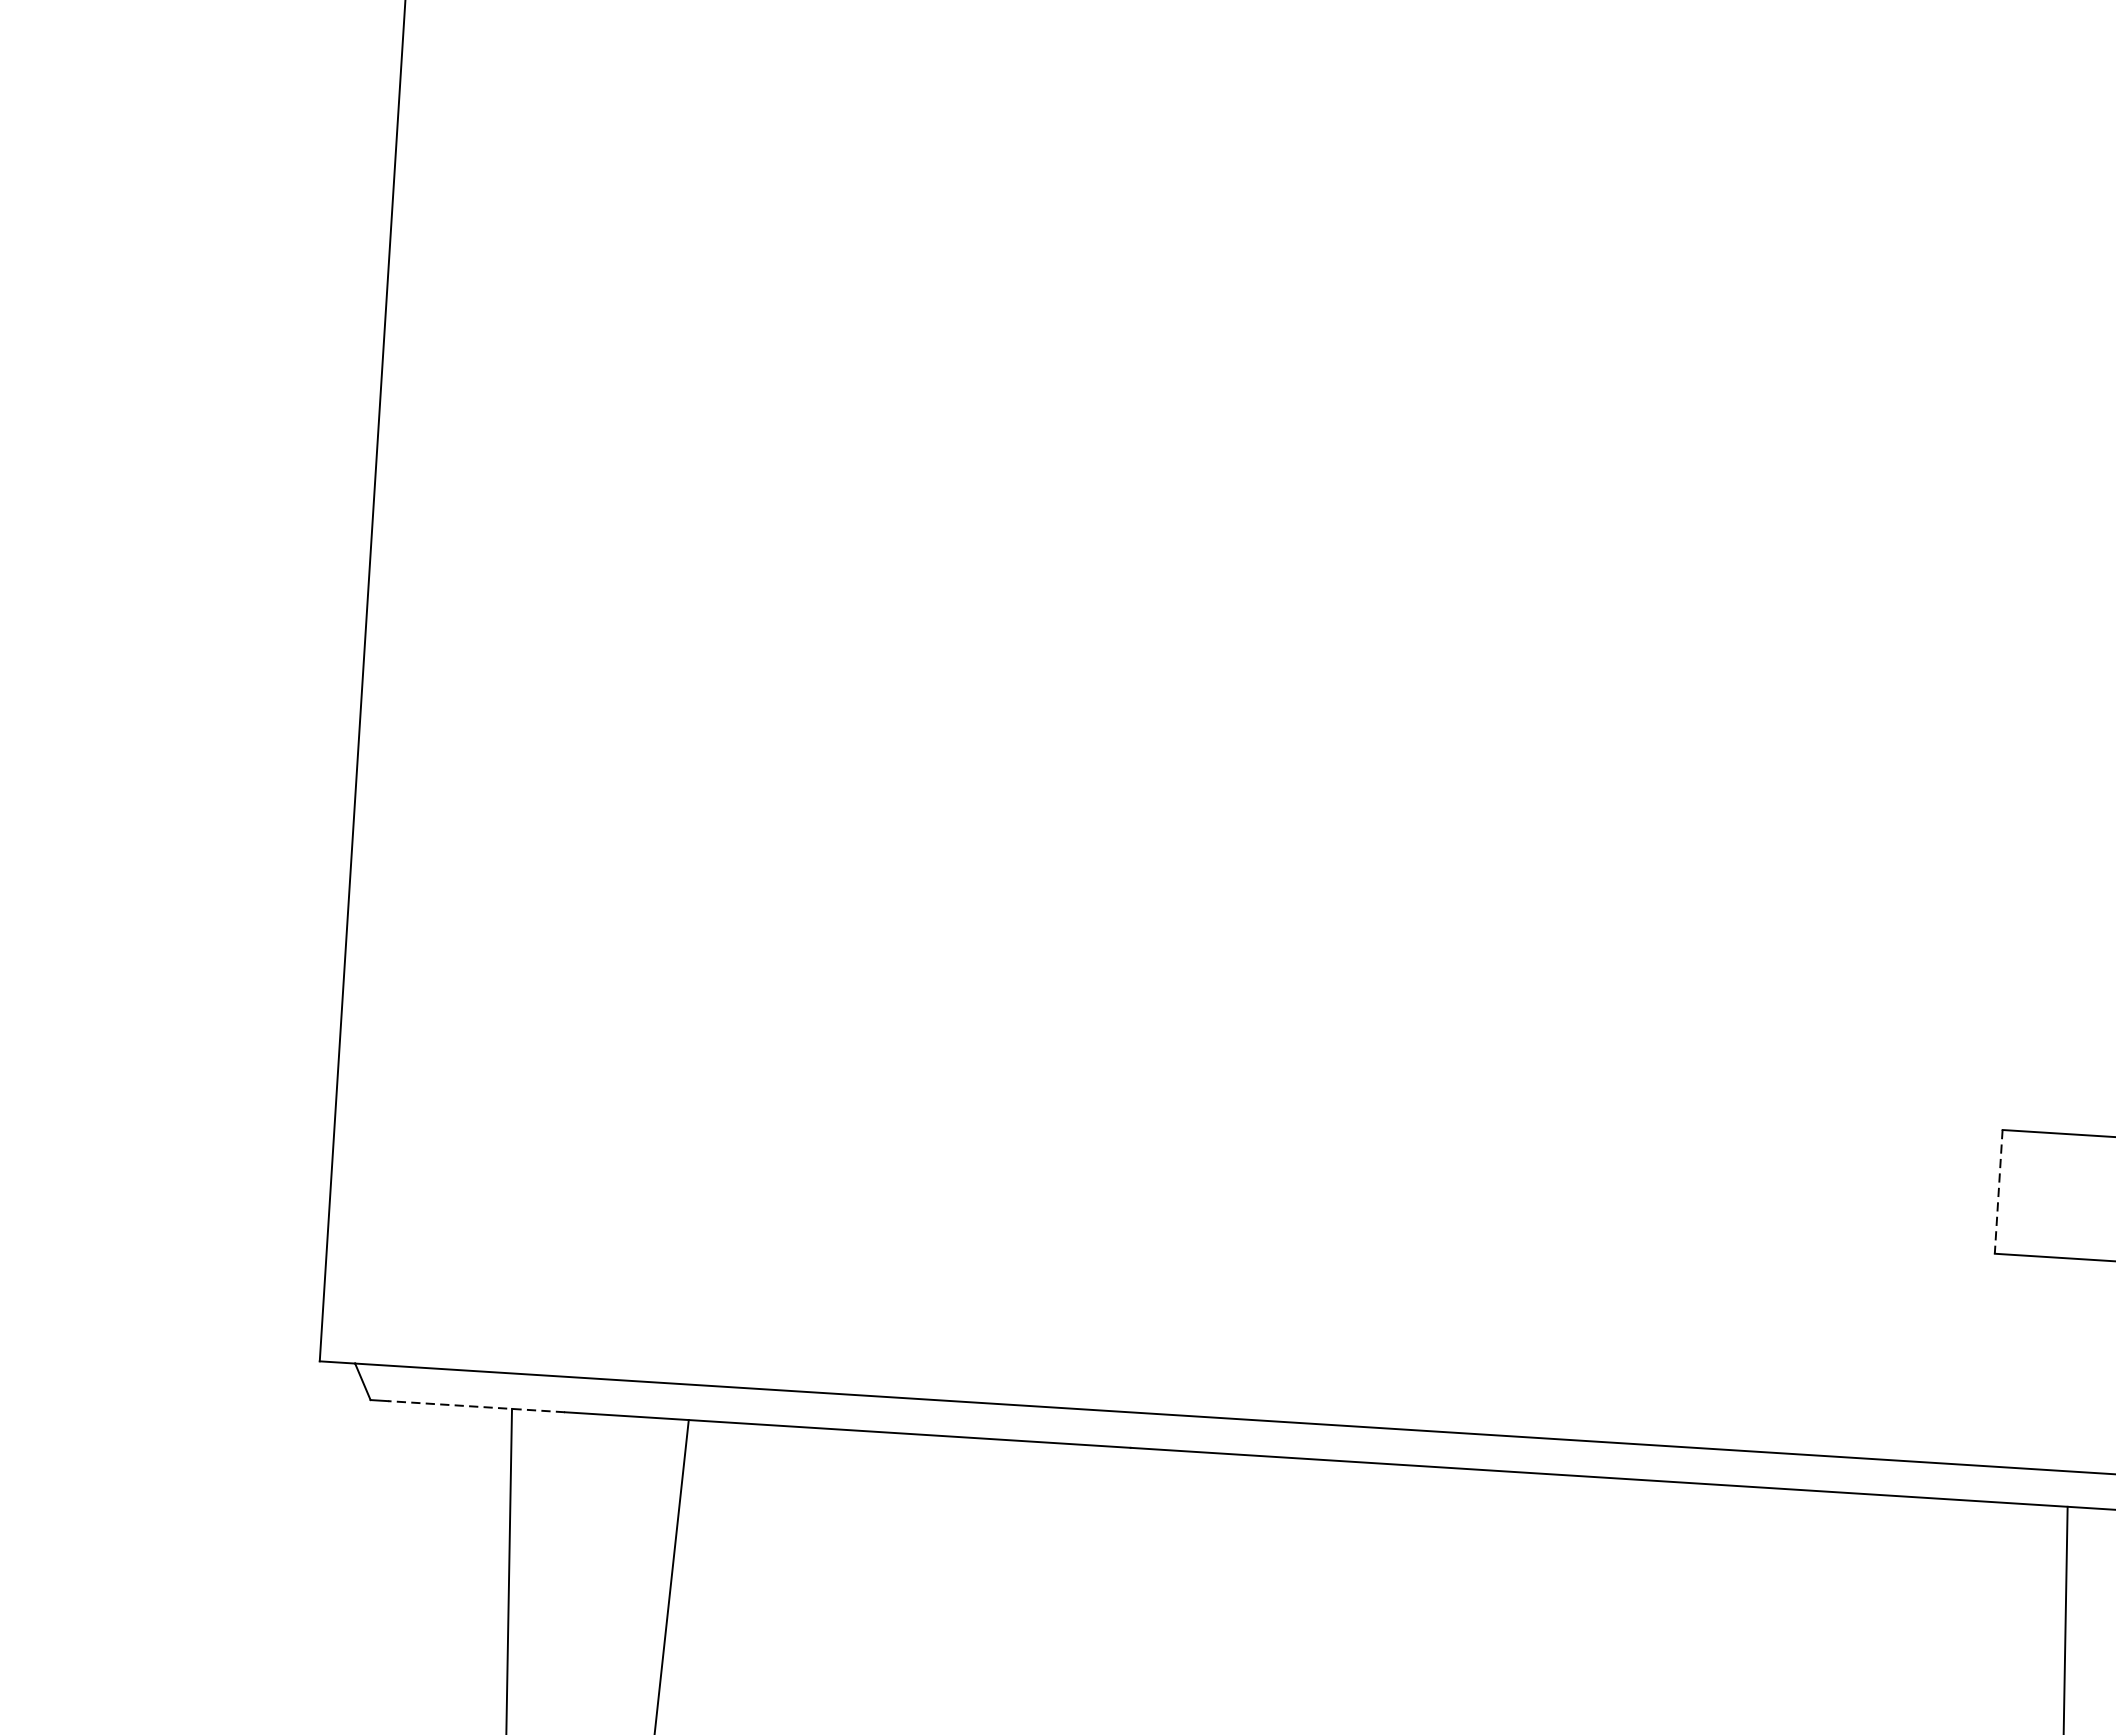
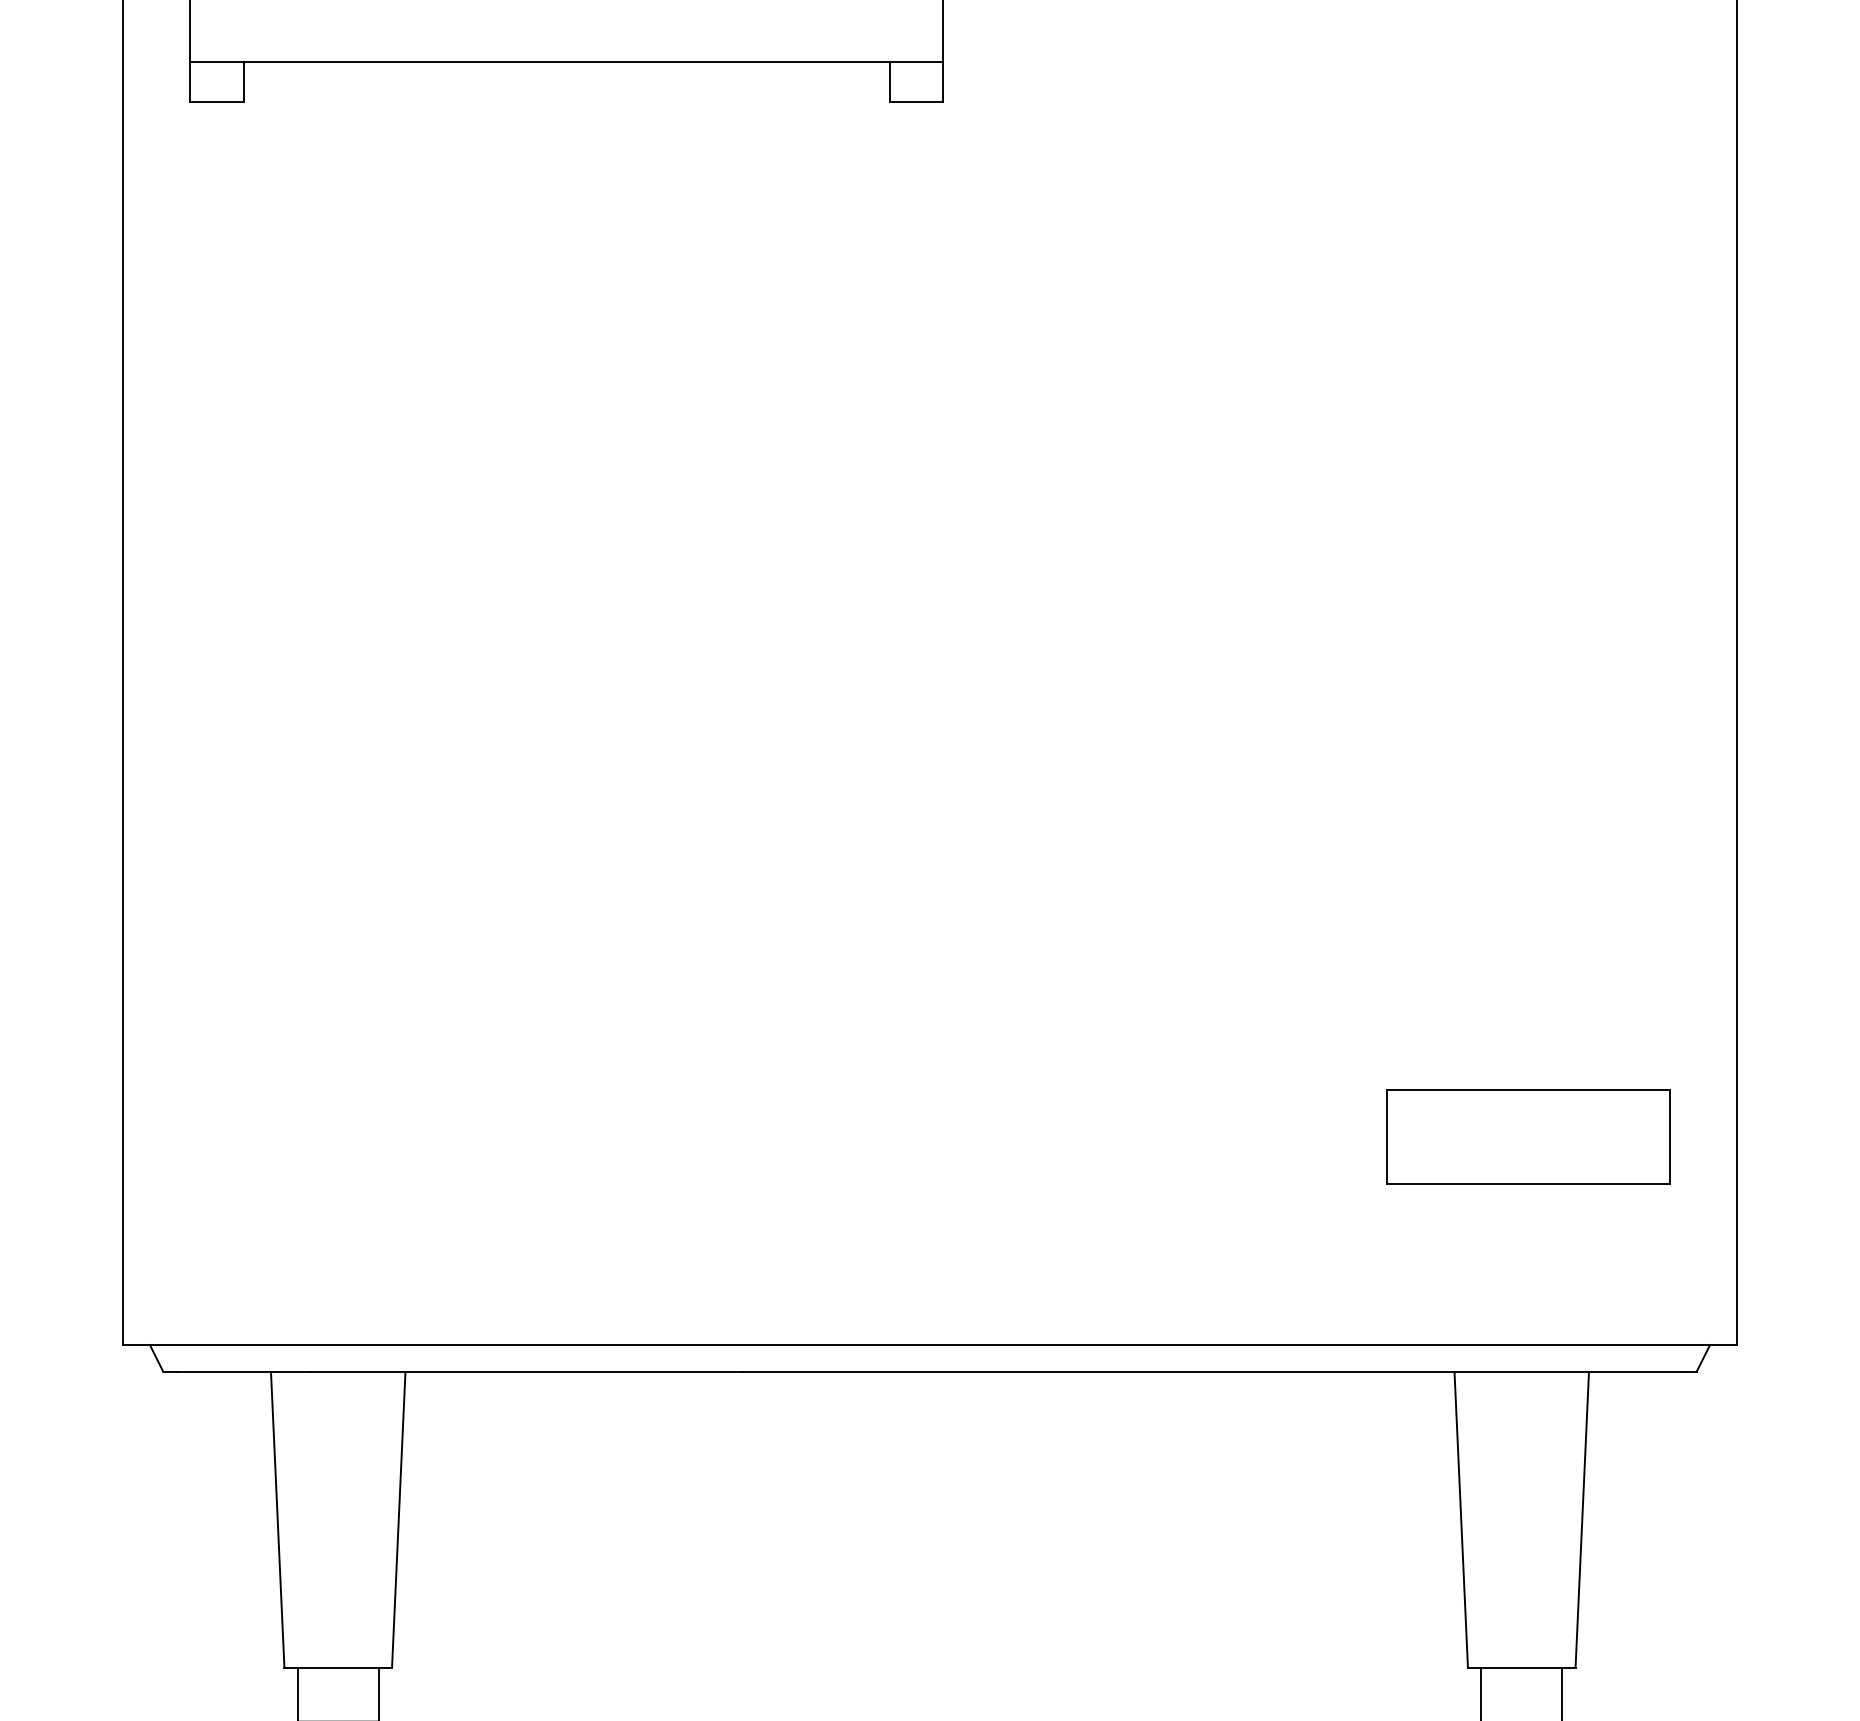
line: (1998, 1193) -> (1387, 1137), dashed -> solid
line: (475, 1406) -> (243, 1371), dashed -> solid

